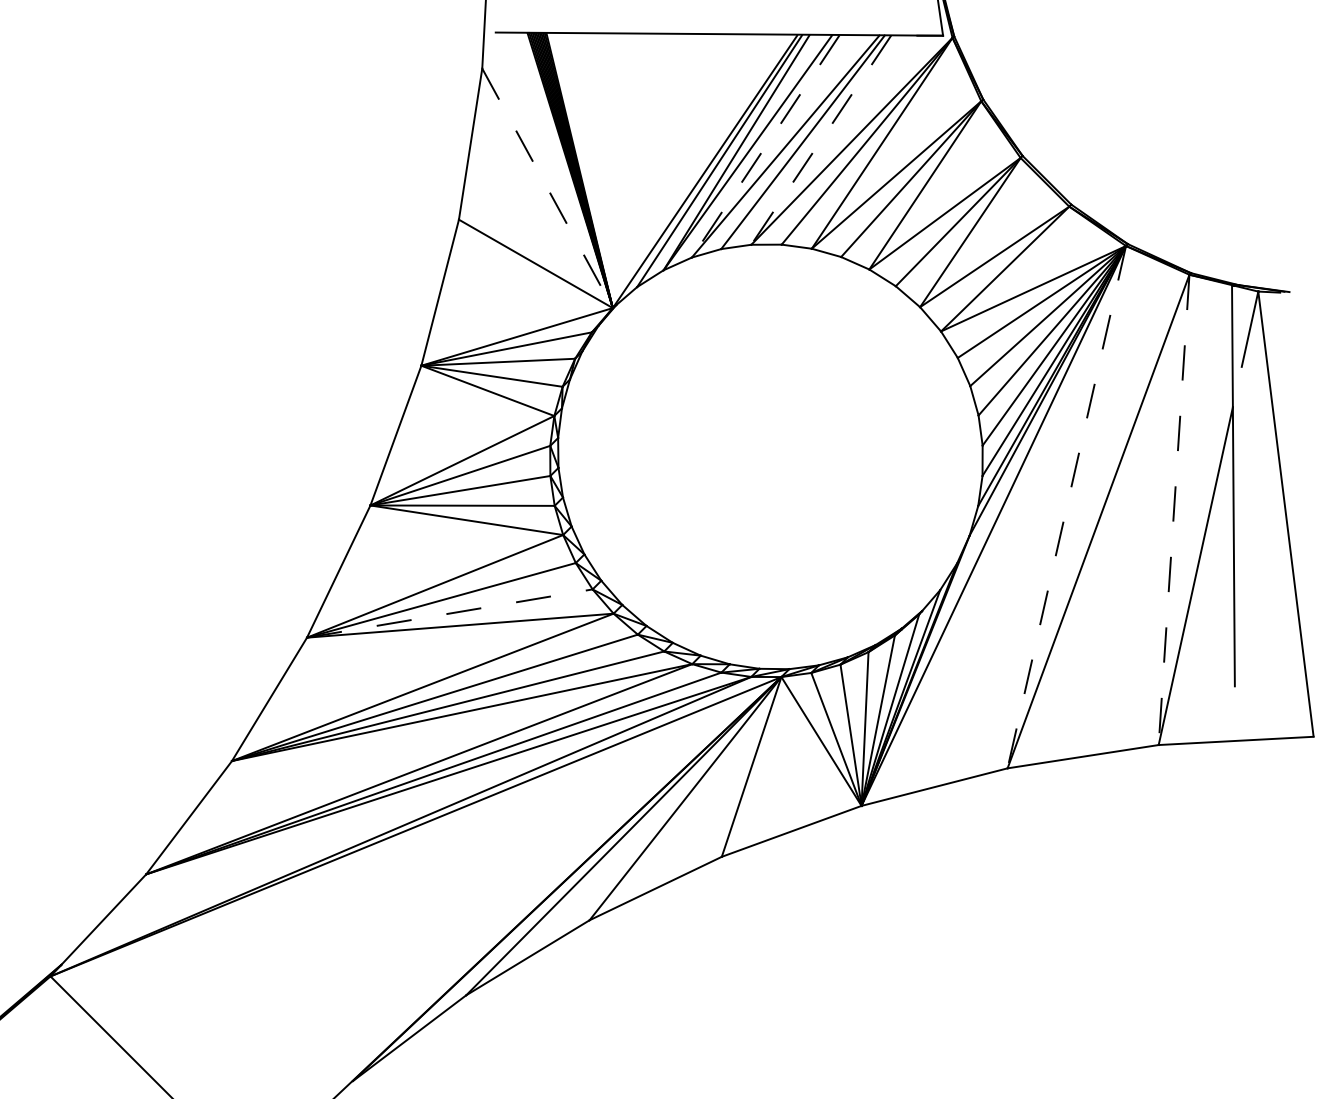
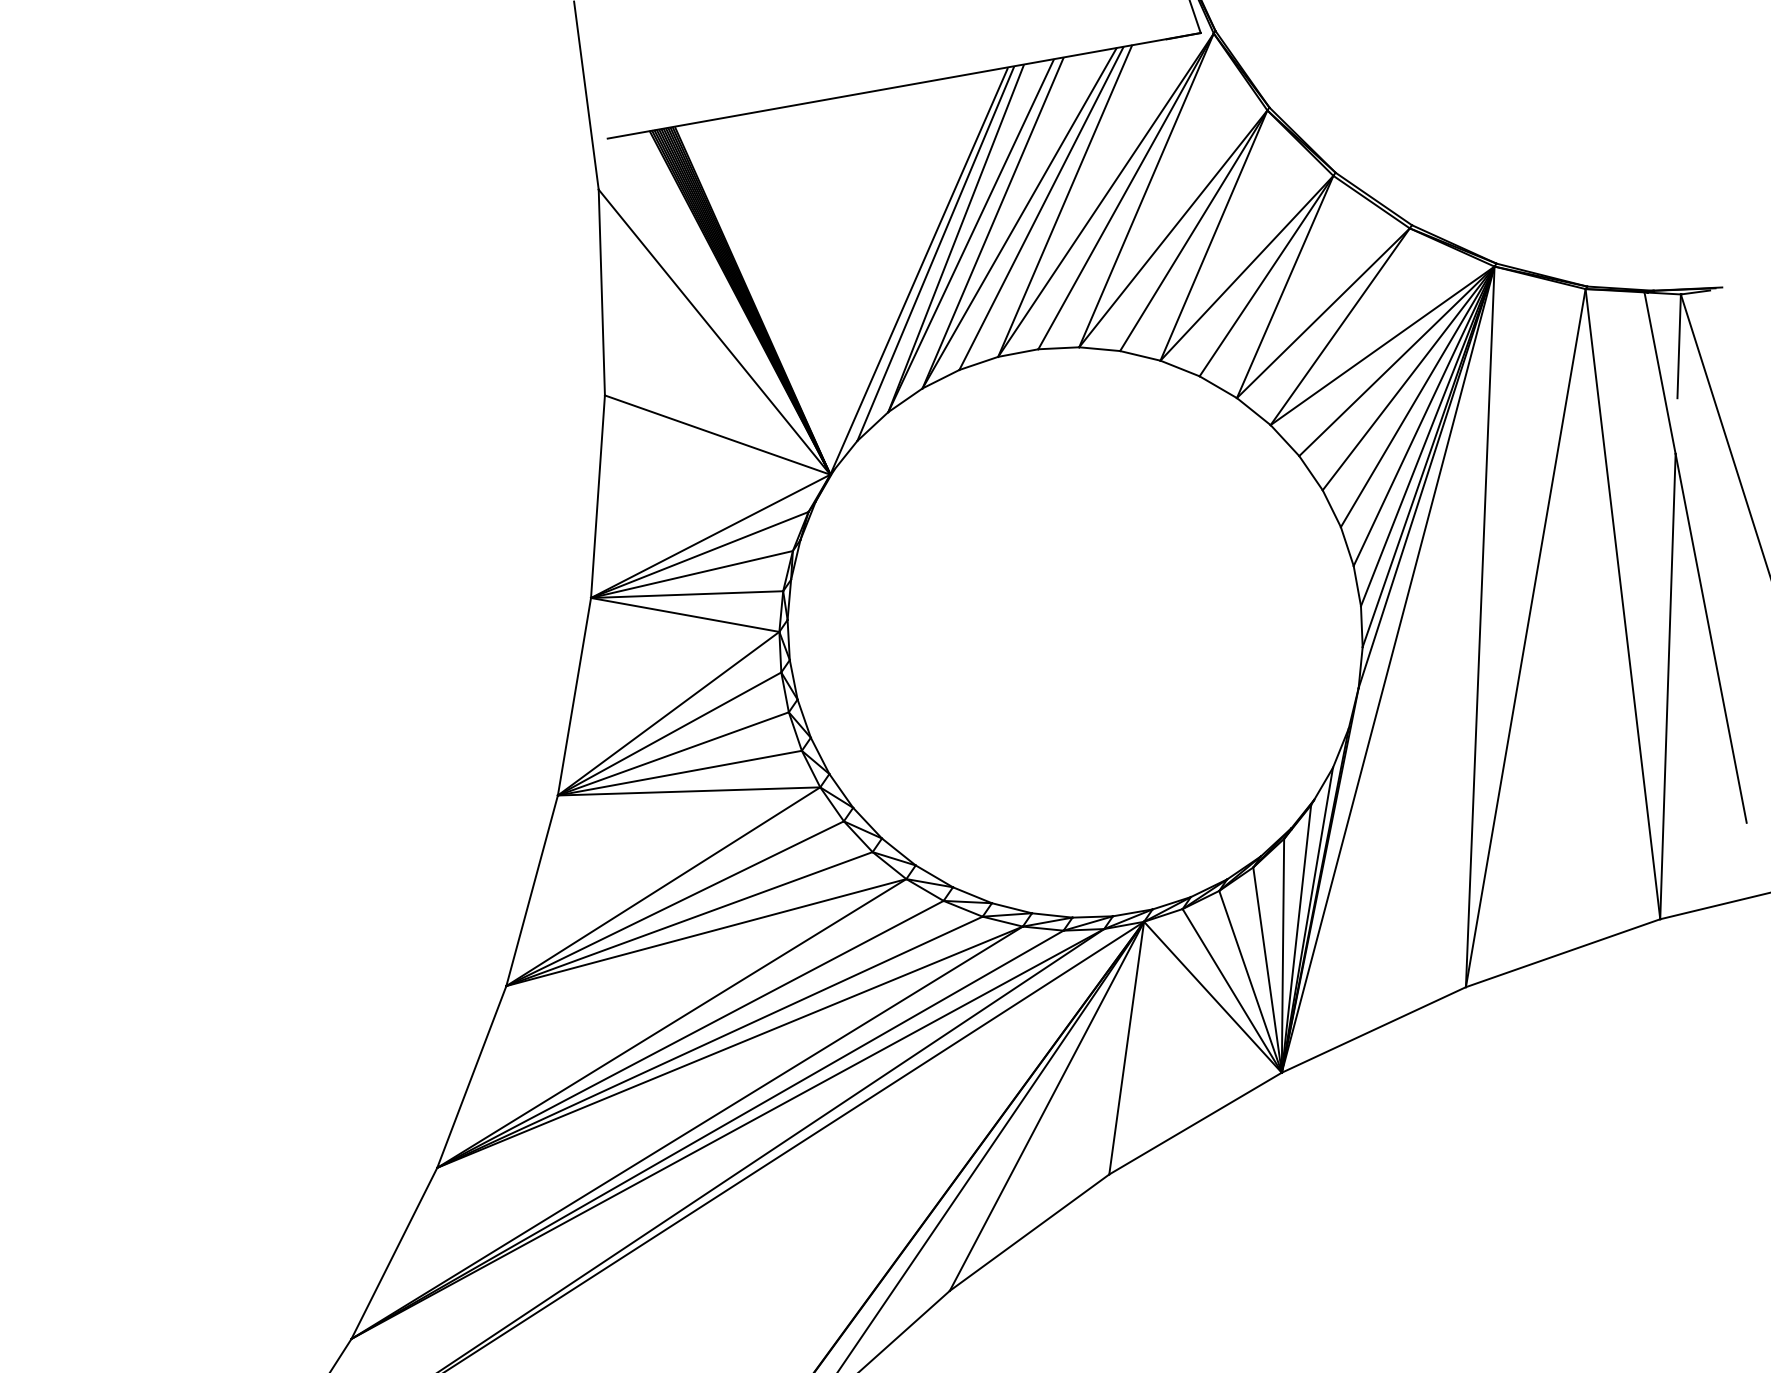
line: (821, 140) -> (1065, 201), dashed -> solid
line: (765, 146) -> (992, 223), dashed -> solid
line: (547, 188) -> (714, 332), dashed -> solid
line: (1066, 507) -> (1479, 627), dashed -> solid
line: (1174, 509) -> (1623, 603), dashed -> solid
line: (449, 613) -> (689, 919), dashed -> solid

